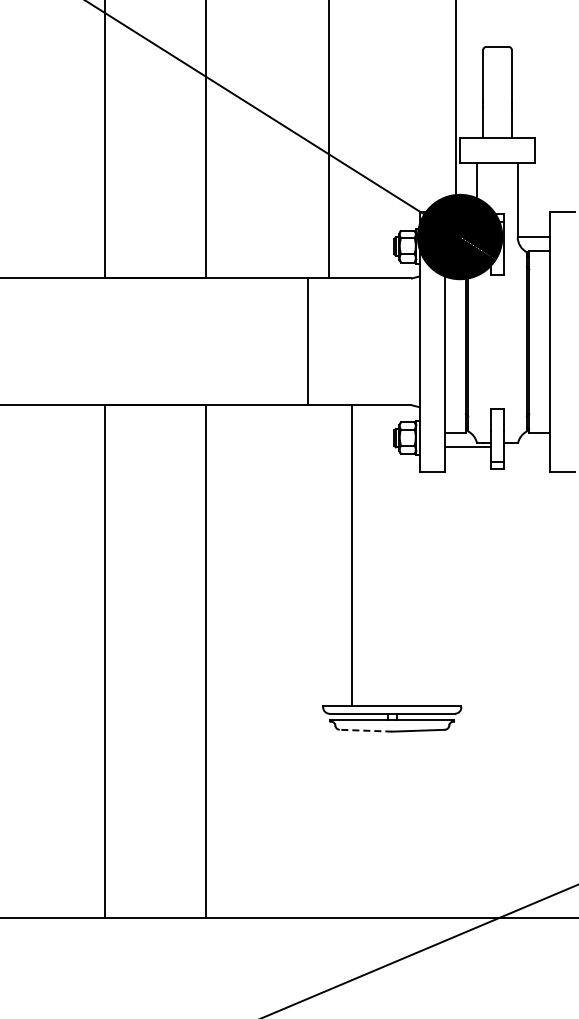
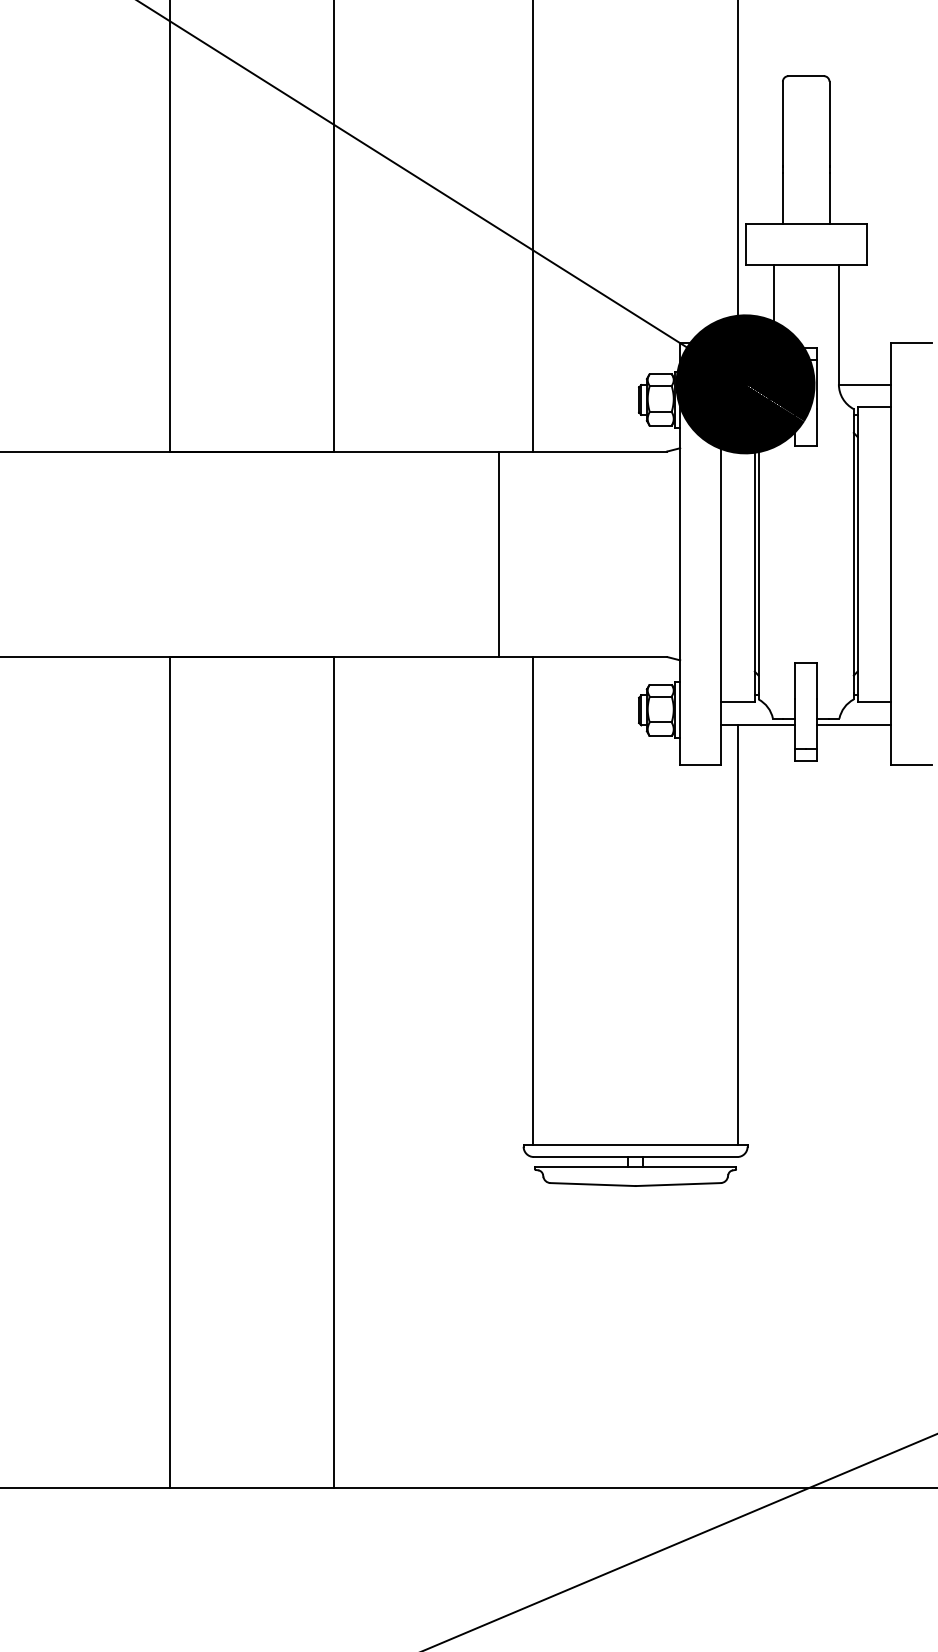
line: (526, 447) -> (853, 725), added
line: (351, 555) -> (532, 900), moved
line: (455, 576) -> (738, 934), added
line: (365, 730) -> (592, 1184), dashed -> solid

